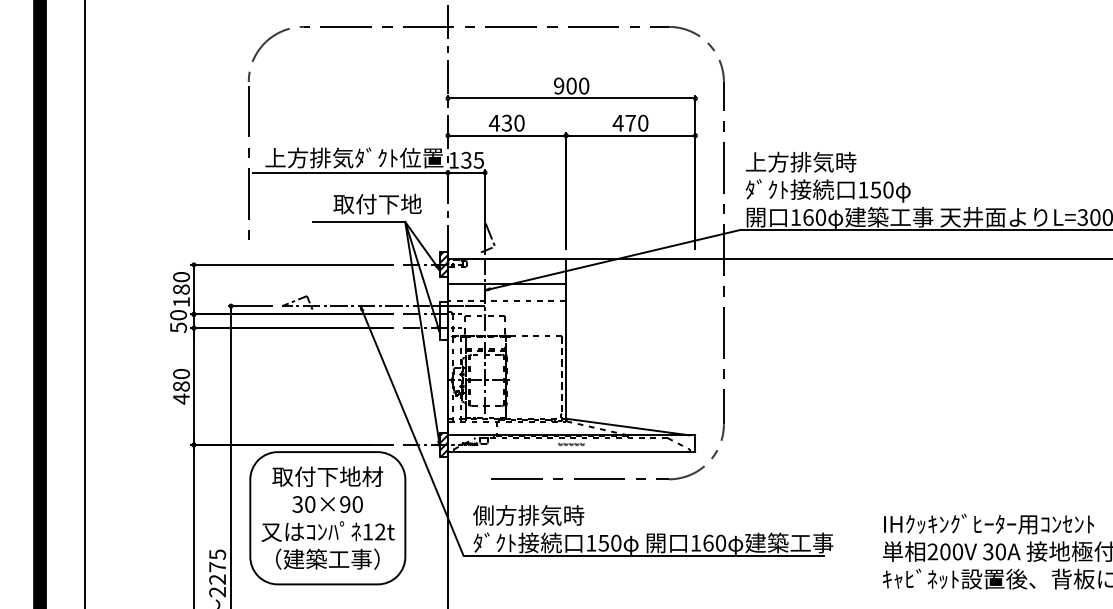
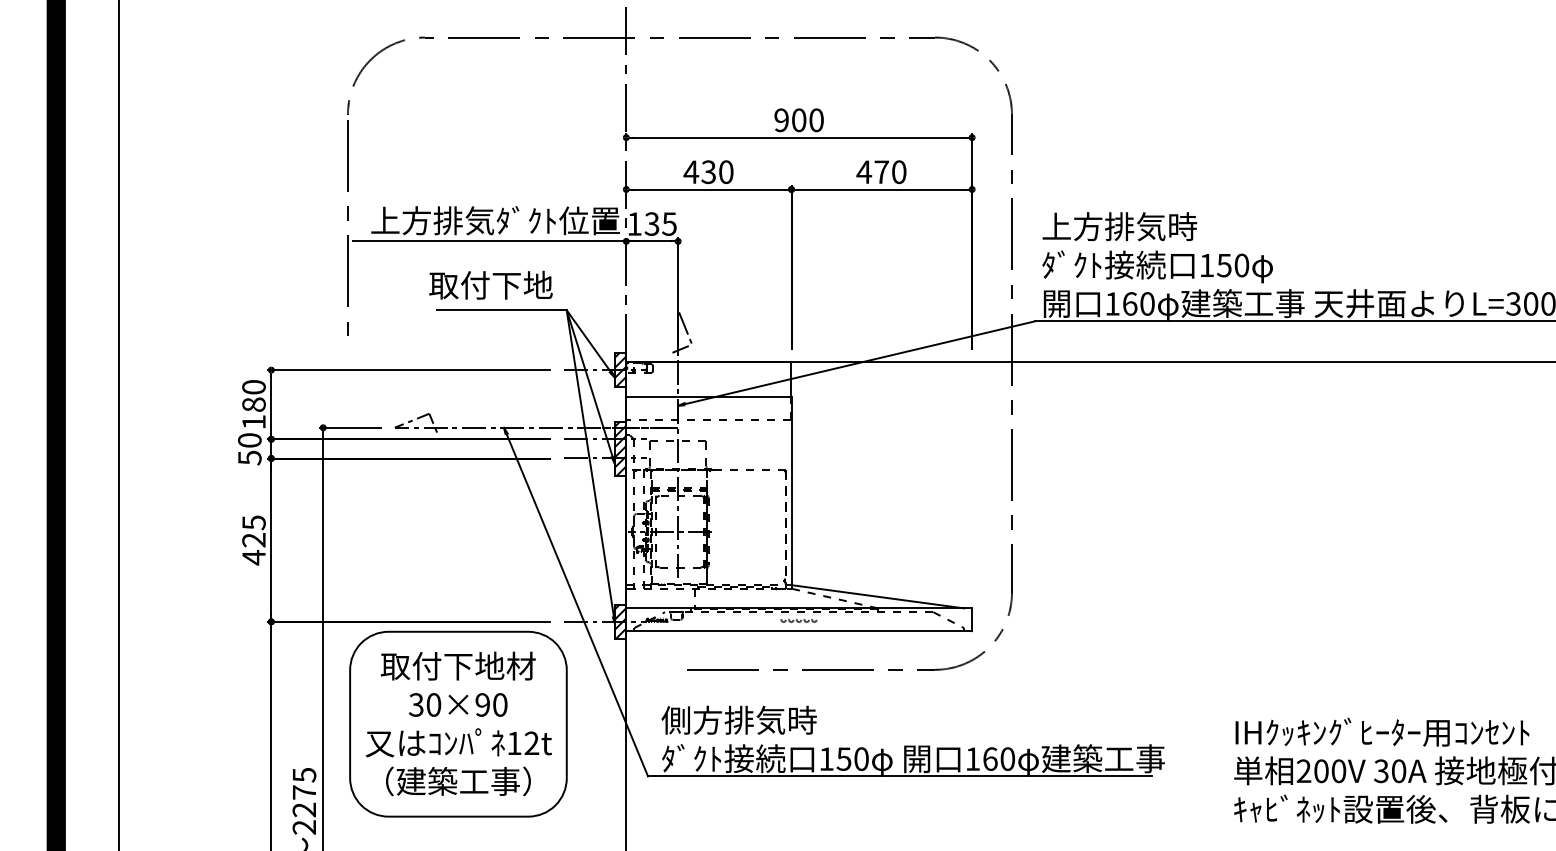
text: (377, 203) -> (490, 284), moved
hatch: (443, 320) -> (620, 448), added
text: (181, 380) -> (253, 531), 480 -> 425

